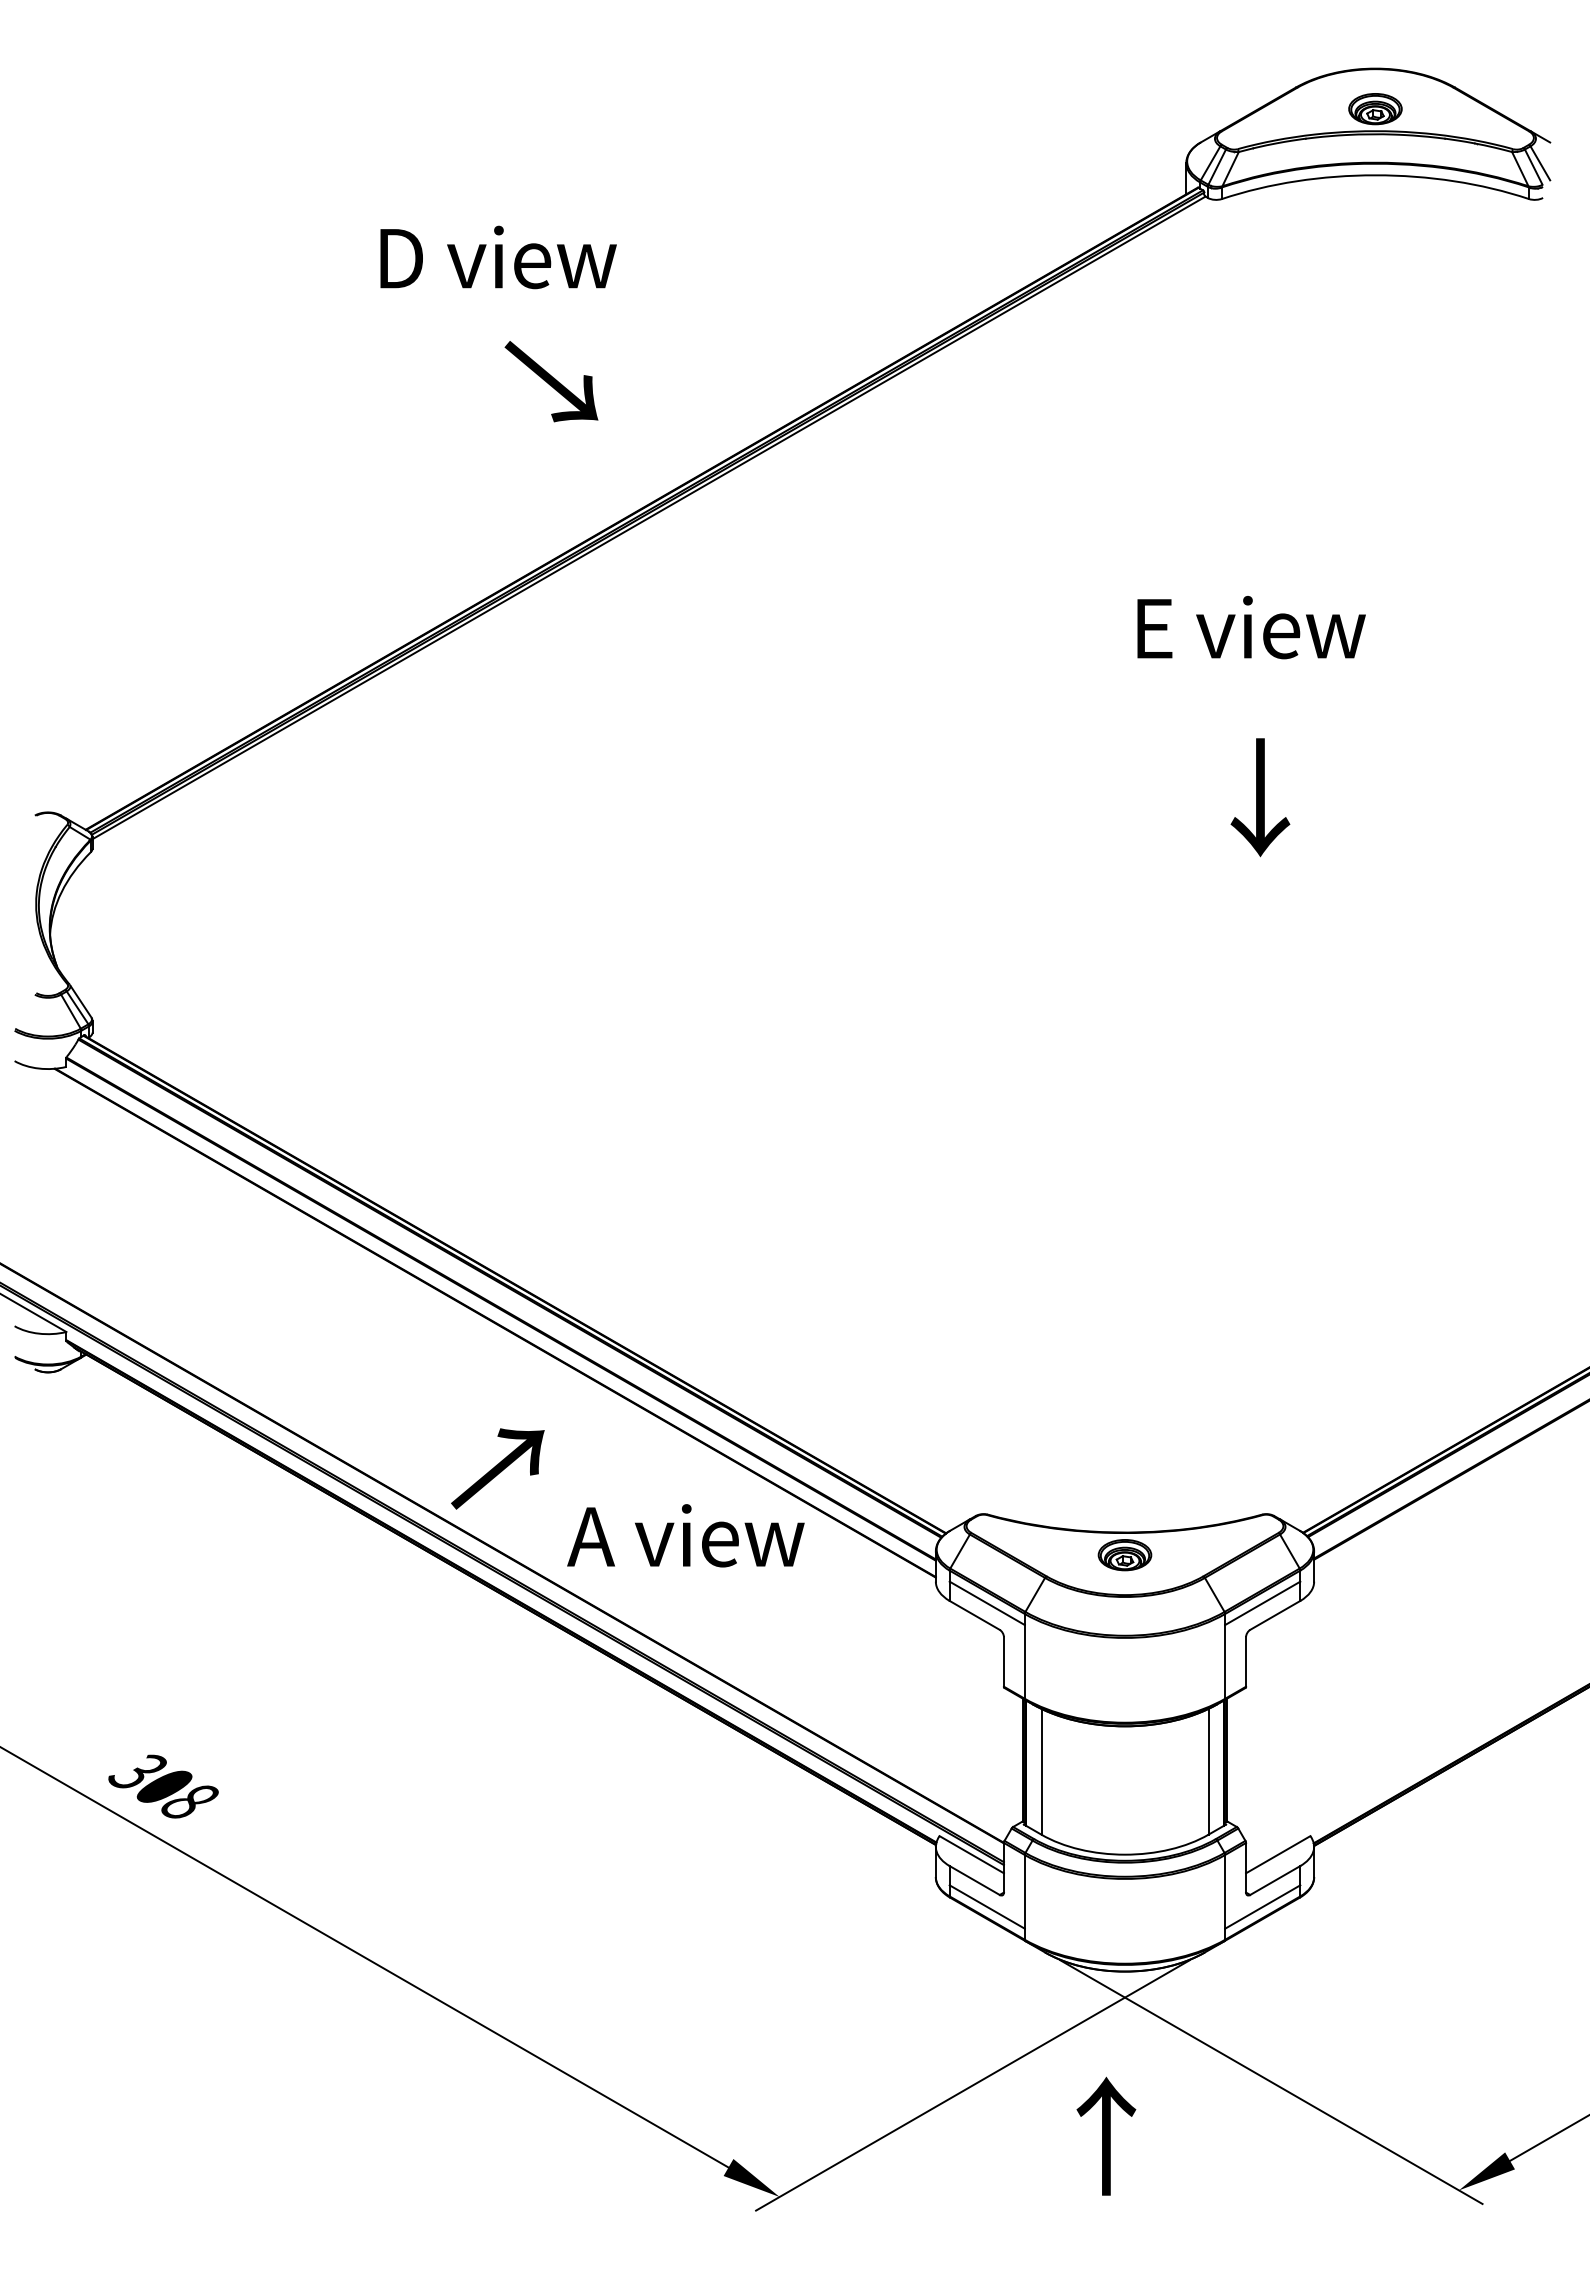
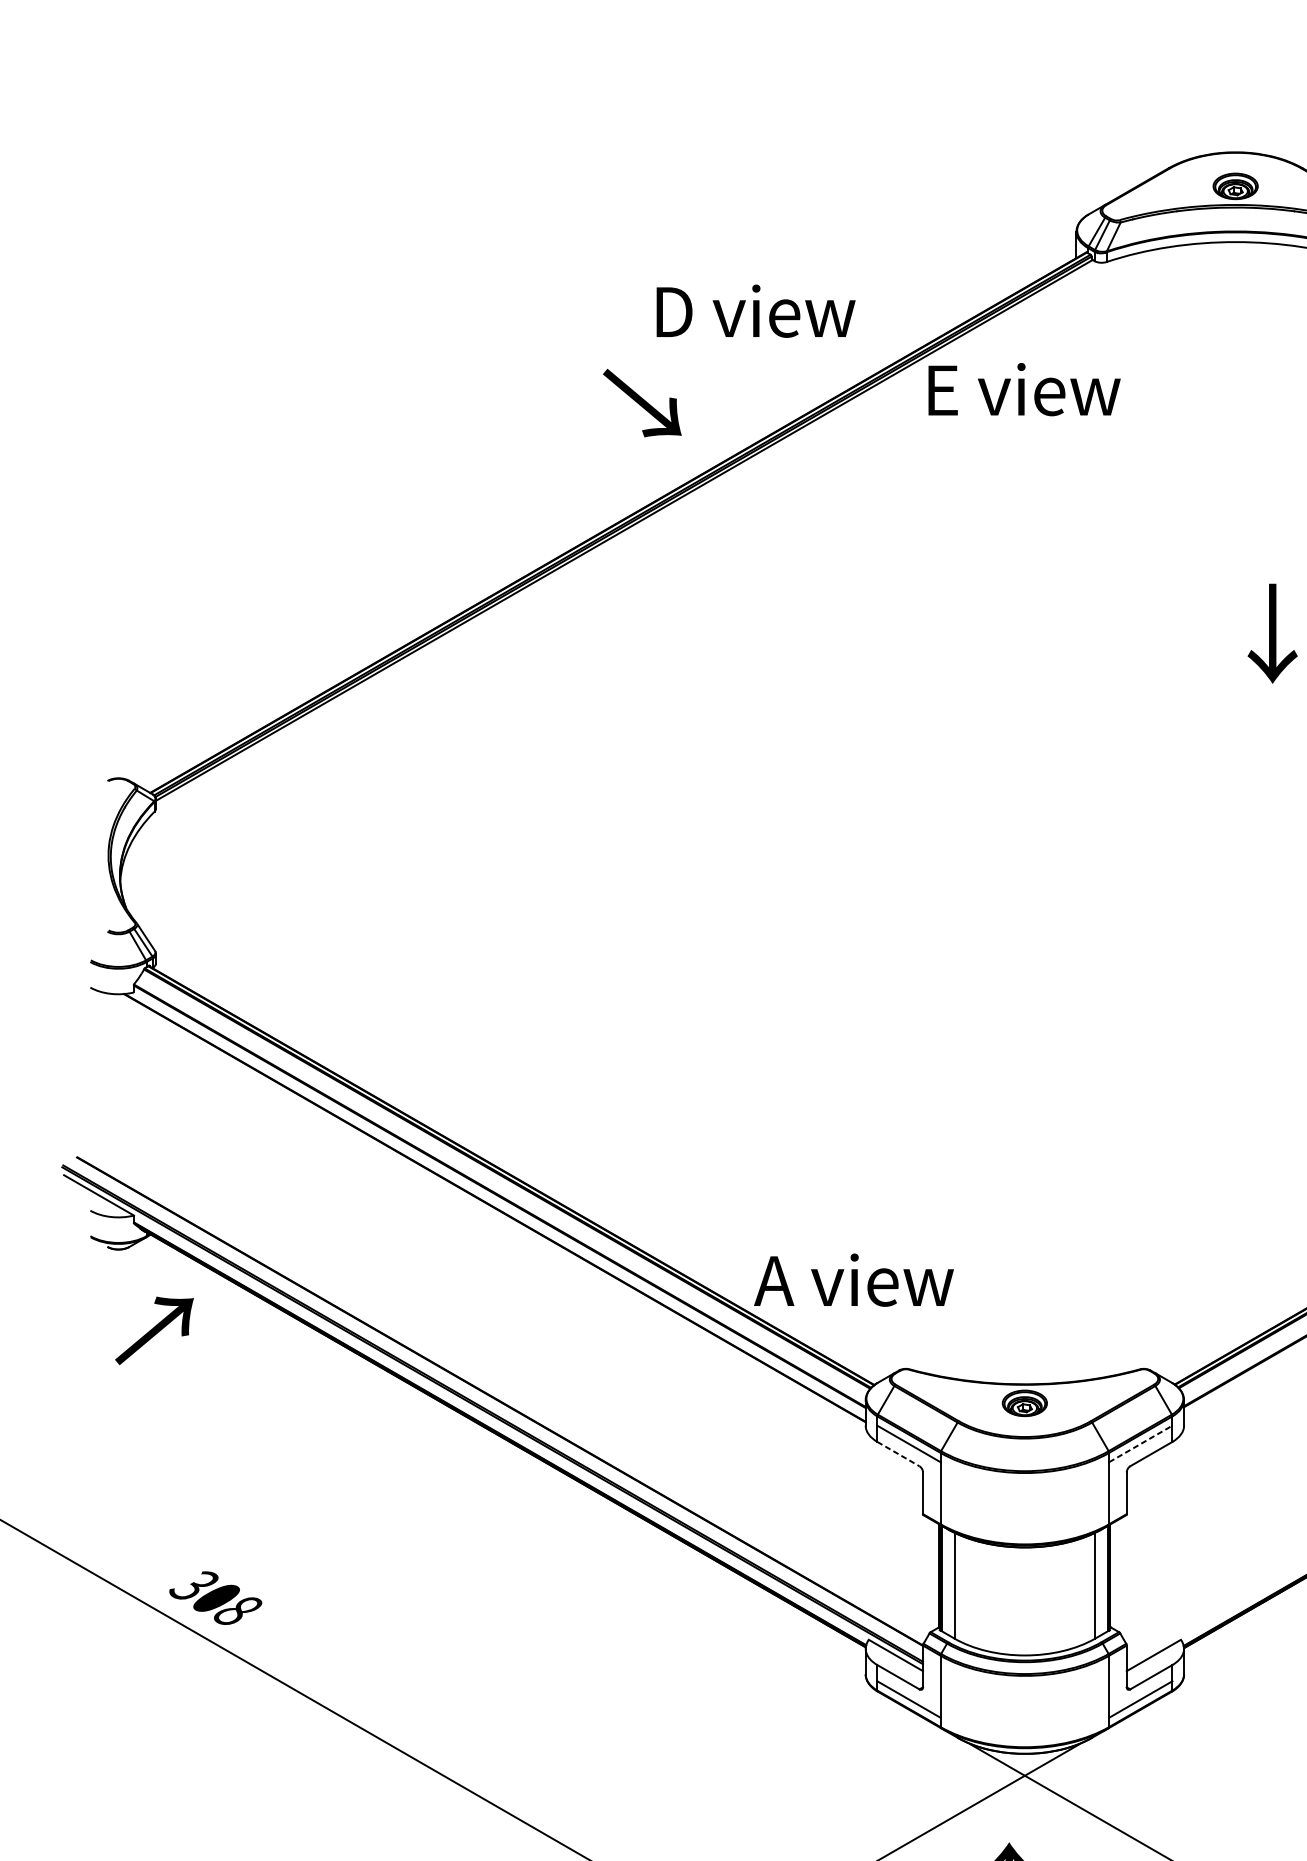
text: (498, 257) -> (755, 311), moved
text: (551, 381) -> (642, 403), moved
text: (1251, 627) -> (1024, 389), moved
text: (1260, 797) -> (1272, 633), moved
text: (497, 1468) -> (154, 1330), moved
text: (685, 1535) -> (853, 1279), moved
line: (1263, 1603) -> (1141, 1444), solid -> dashed
line: (974, 1615) -> (898, 1454), solid -> dashed

